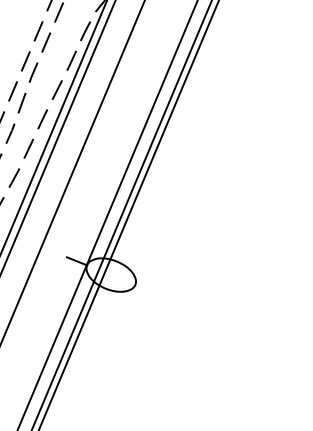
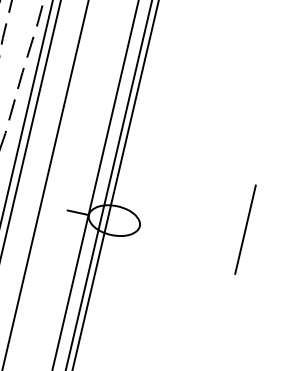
line: (238, 305) -> (244, 229), added

